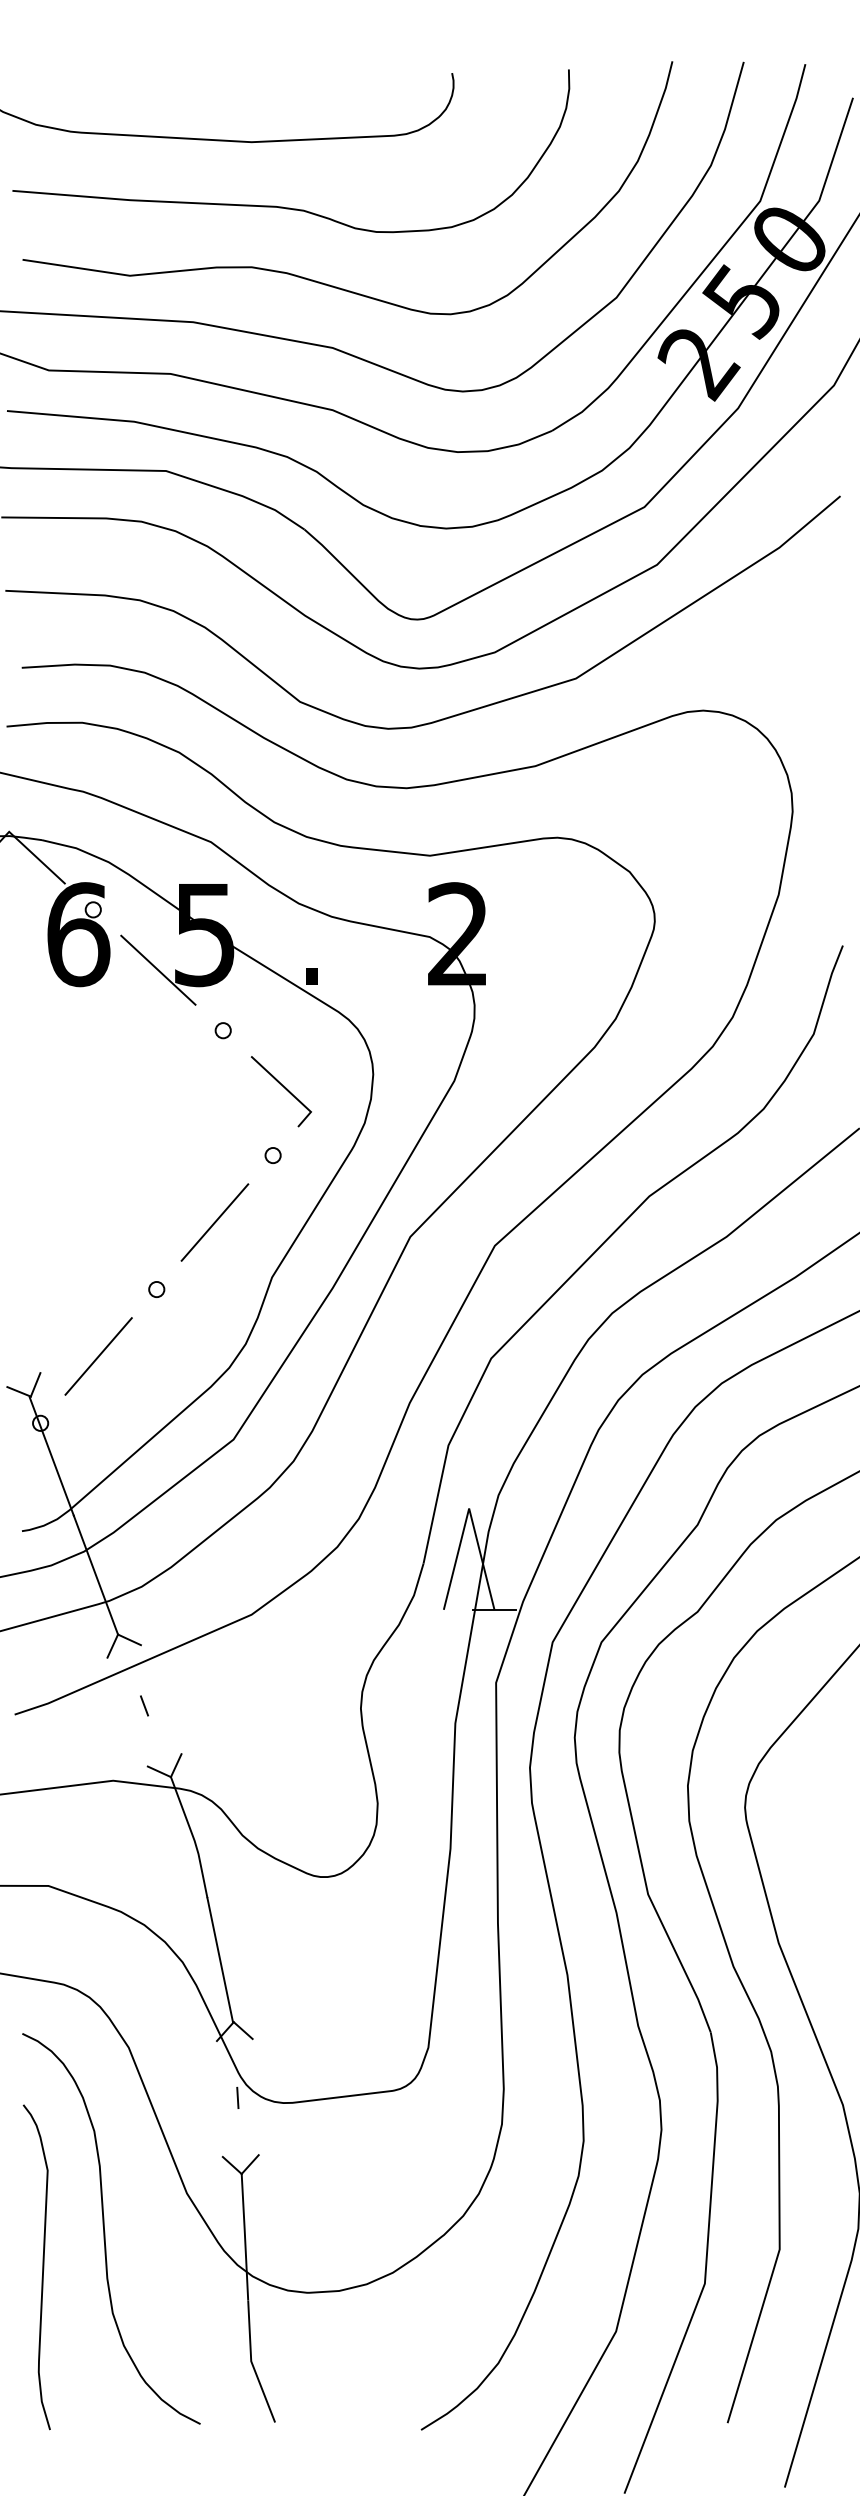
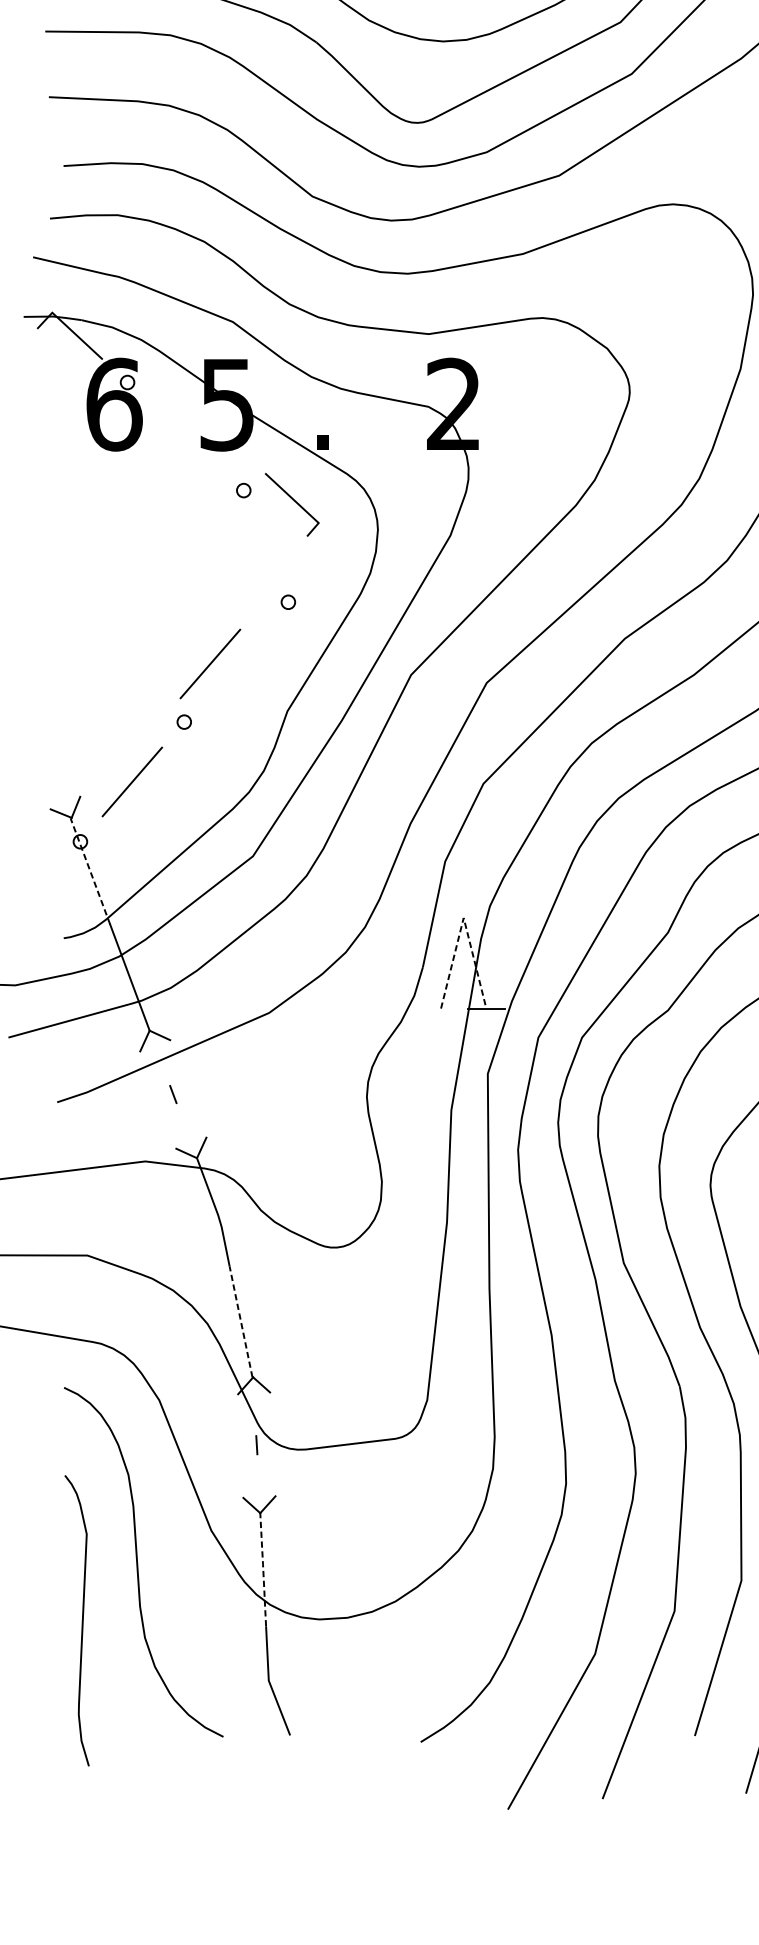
line: (158, 969) -> (185, 435), removed
line: (283, 1087) -> (294, 501), moved
line: (214, 1222) -> (210, 663), moved
line: (51, 1456) -> (90, 871), solid -> dashed
line: (469, 1508) -> (464, 917), solid -> dashed
line: (220, 1959) -> (241, 1321), solid -> dashed
line: (245, 2235) -> (263, 1568), solid -> dashed
curve: (42, 2267) -> (82, 1620), moved

